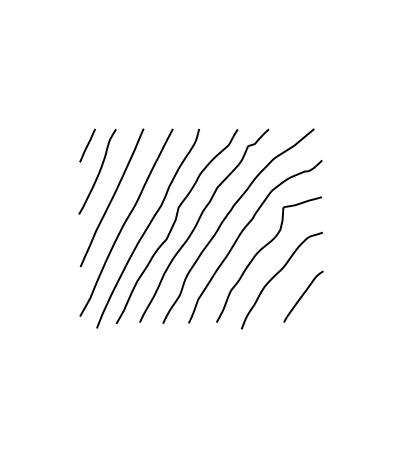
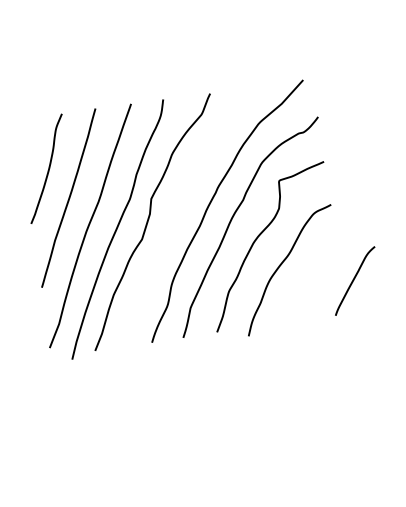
line: (87, 145) -> (29, 138), removed
curve: (198, 223) -> (178, 214), removed
curve: (303, 295) -> (354, 279), moved

